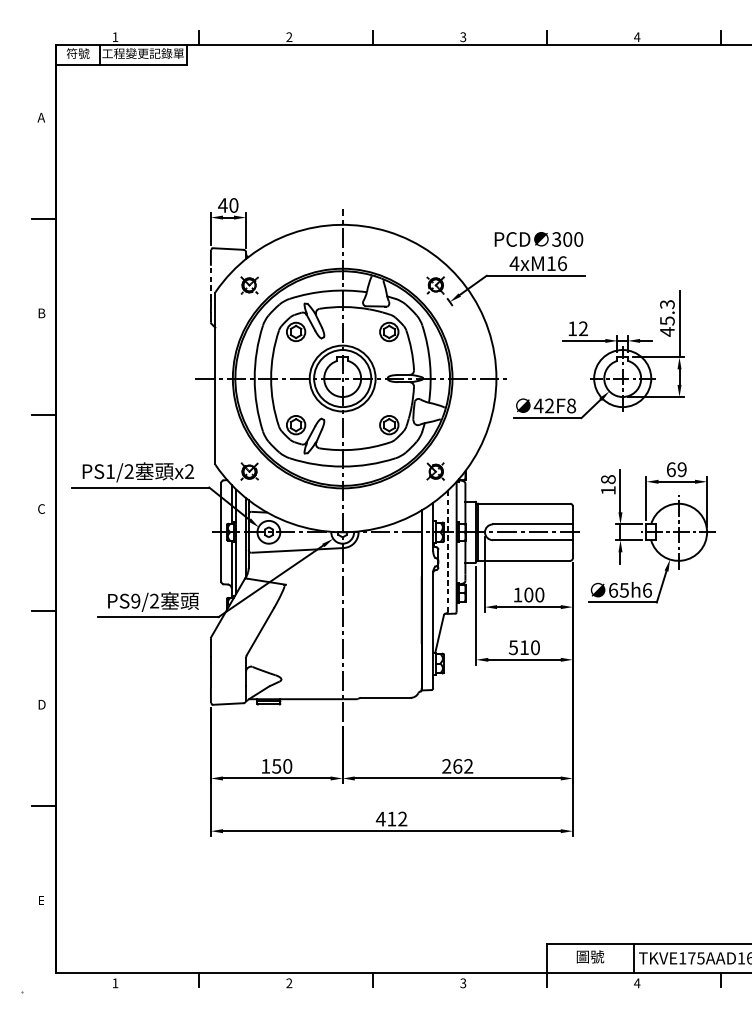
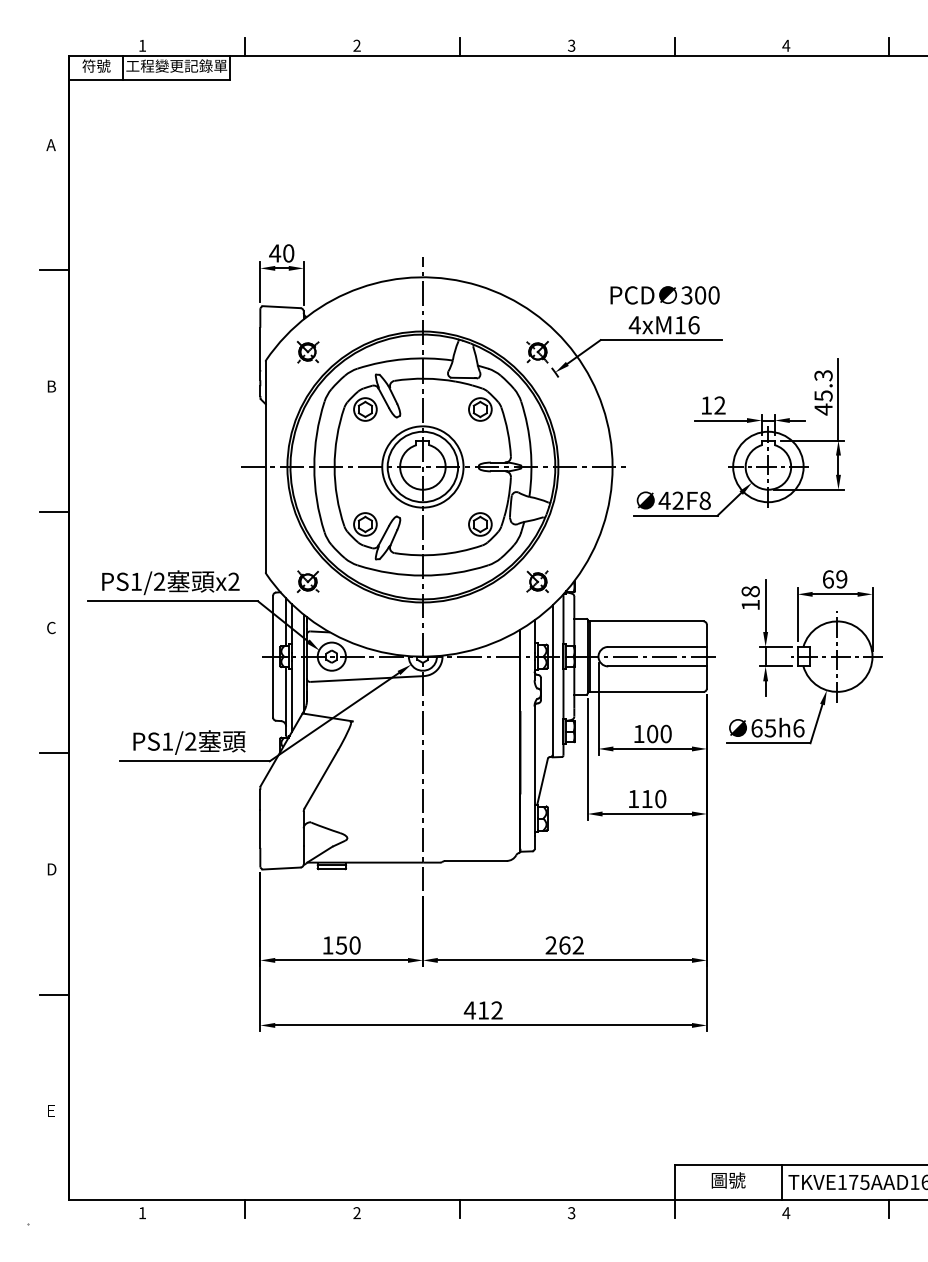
line: (211, 282) -> (260, 348), dashed -> solid
line: (447, 552) -> (552, 681), dashed -> solid
text: (135, 601) -> (167, 741), PS9/2 -> PS1/2
text: (513, 648) -> (633, 799), 510 -> 110

